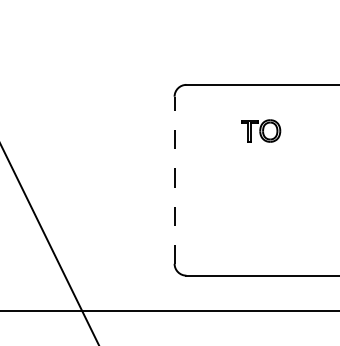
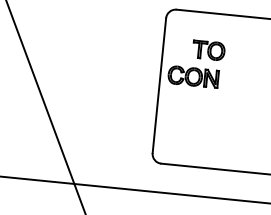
part: (261, 130) -> (209, 50), moved
part: (214, 165) -> (192, 77), added
line: (174, 180) -> (159, 85), dashed -> solid

